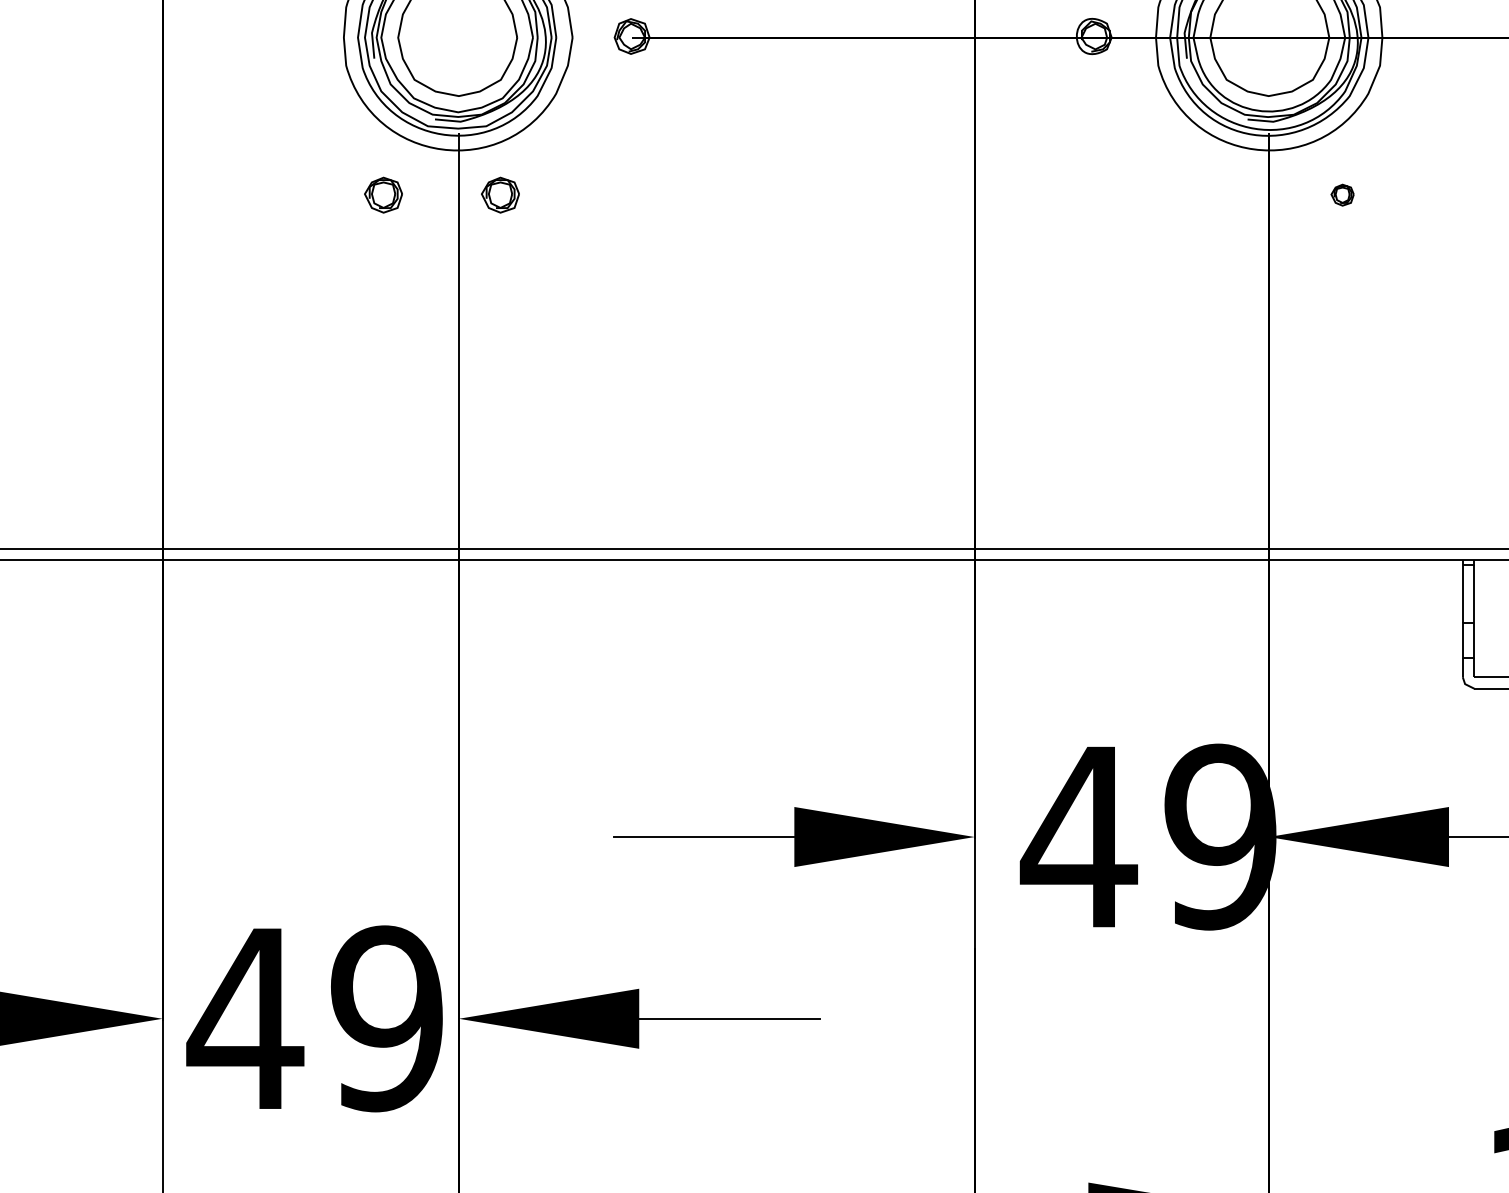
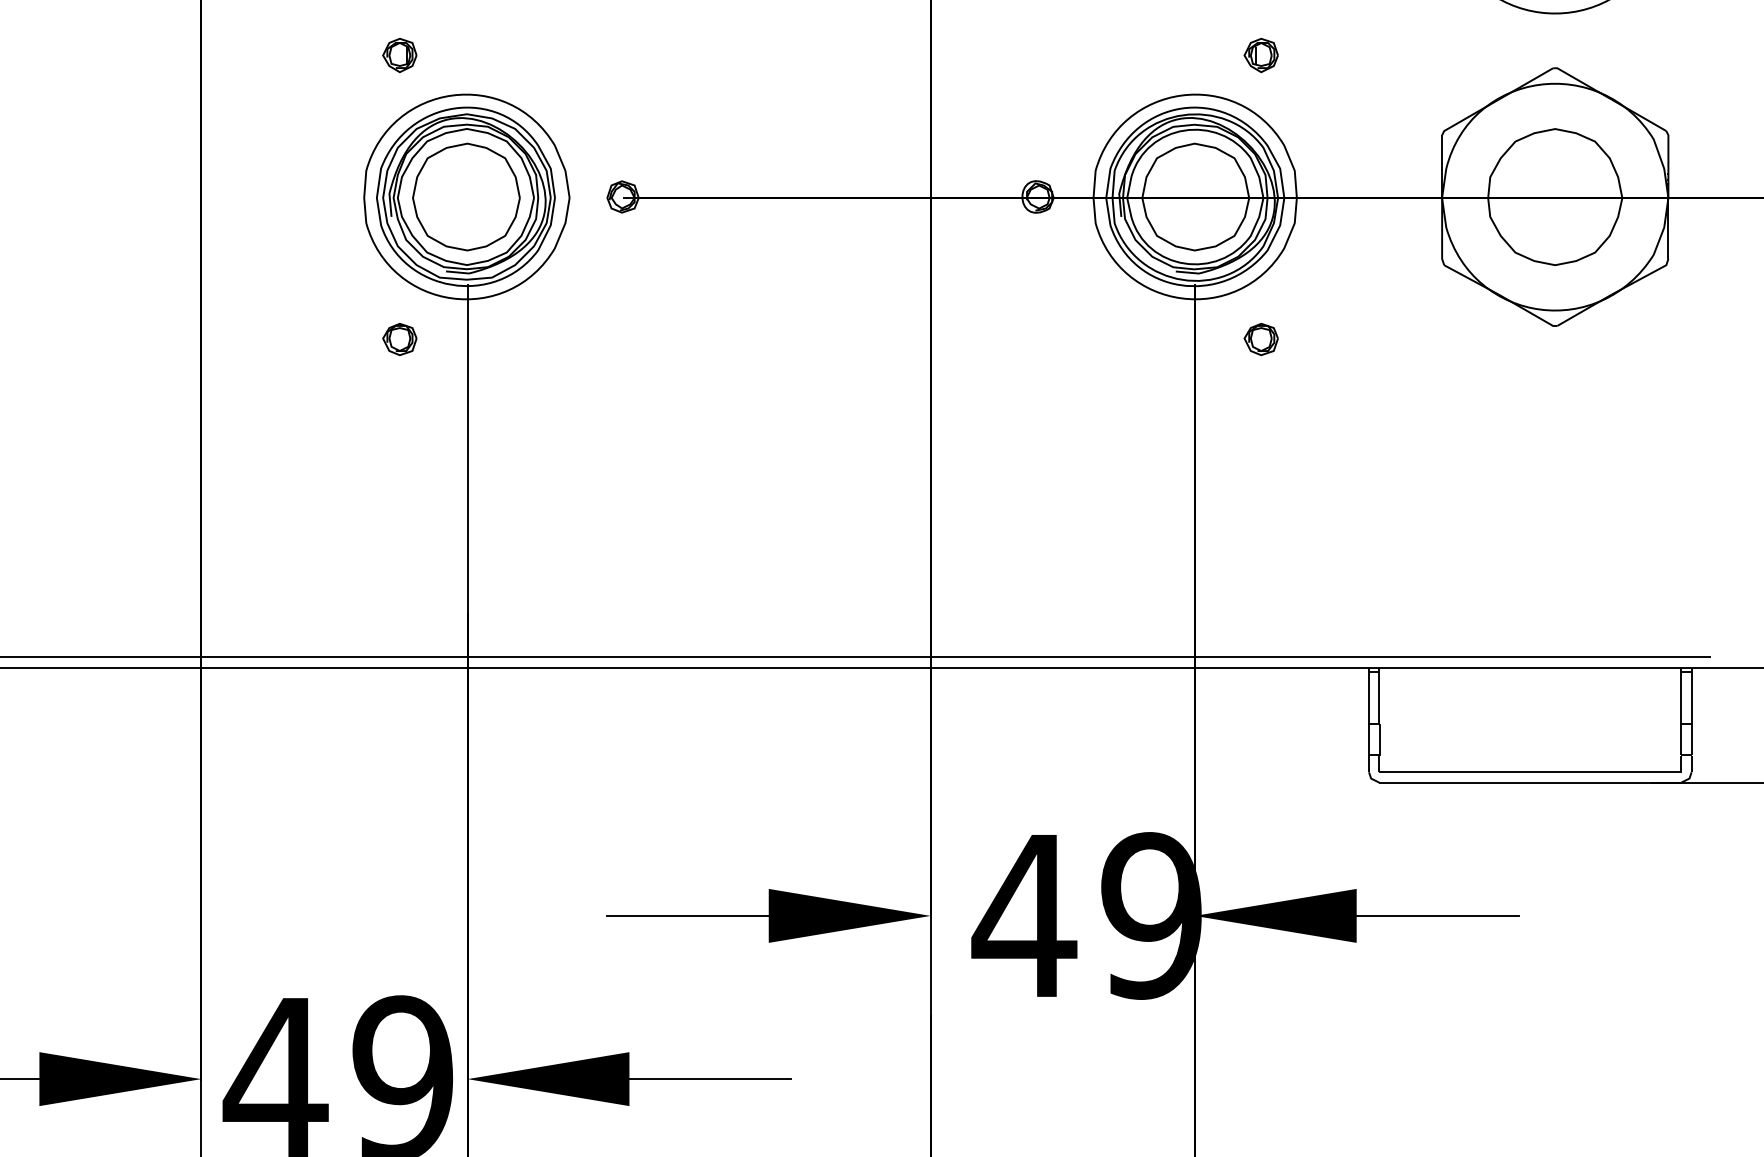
part: (500, 195) -> (504, 339), removed
part: (1341, 195) -> (1260, 339), size x1.67

